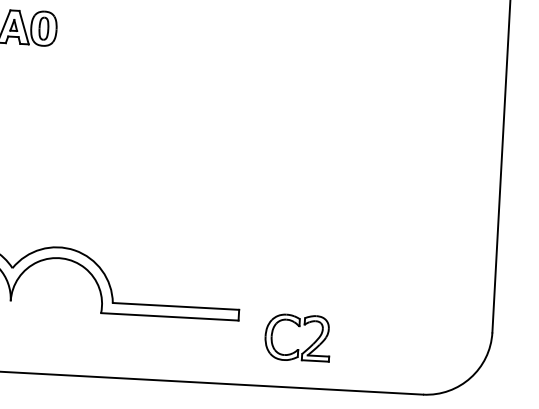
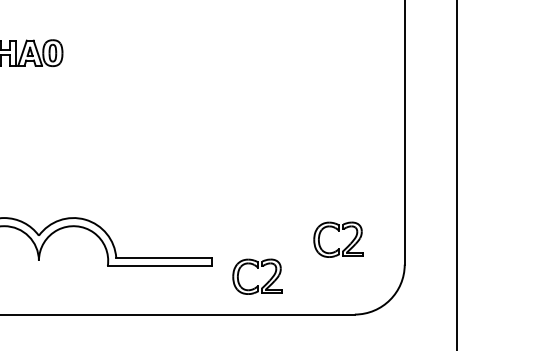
part: (407, 284) -> (338, 231), added

